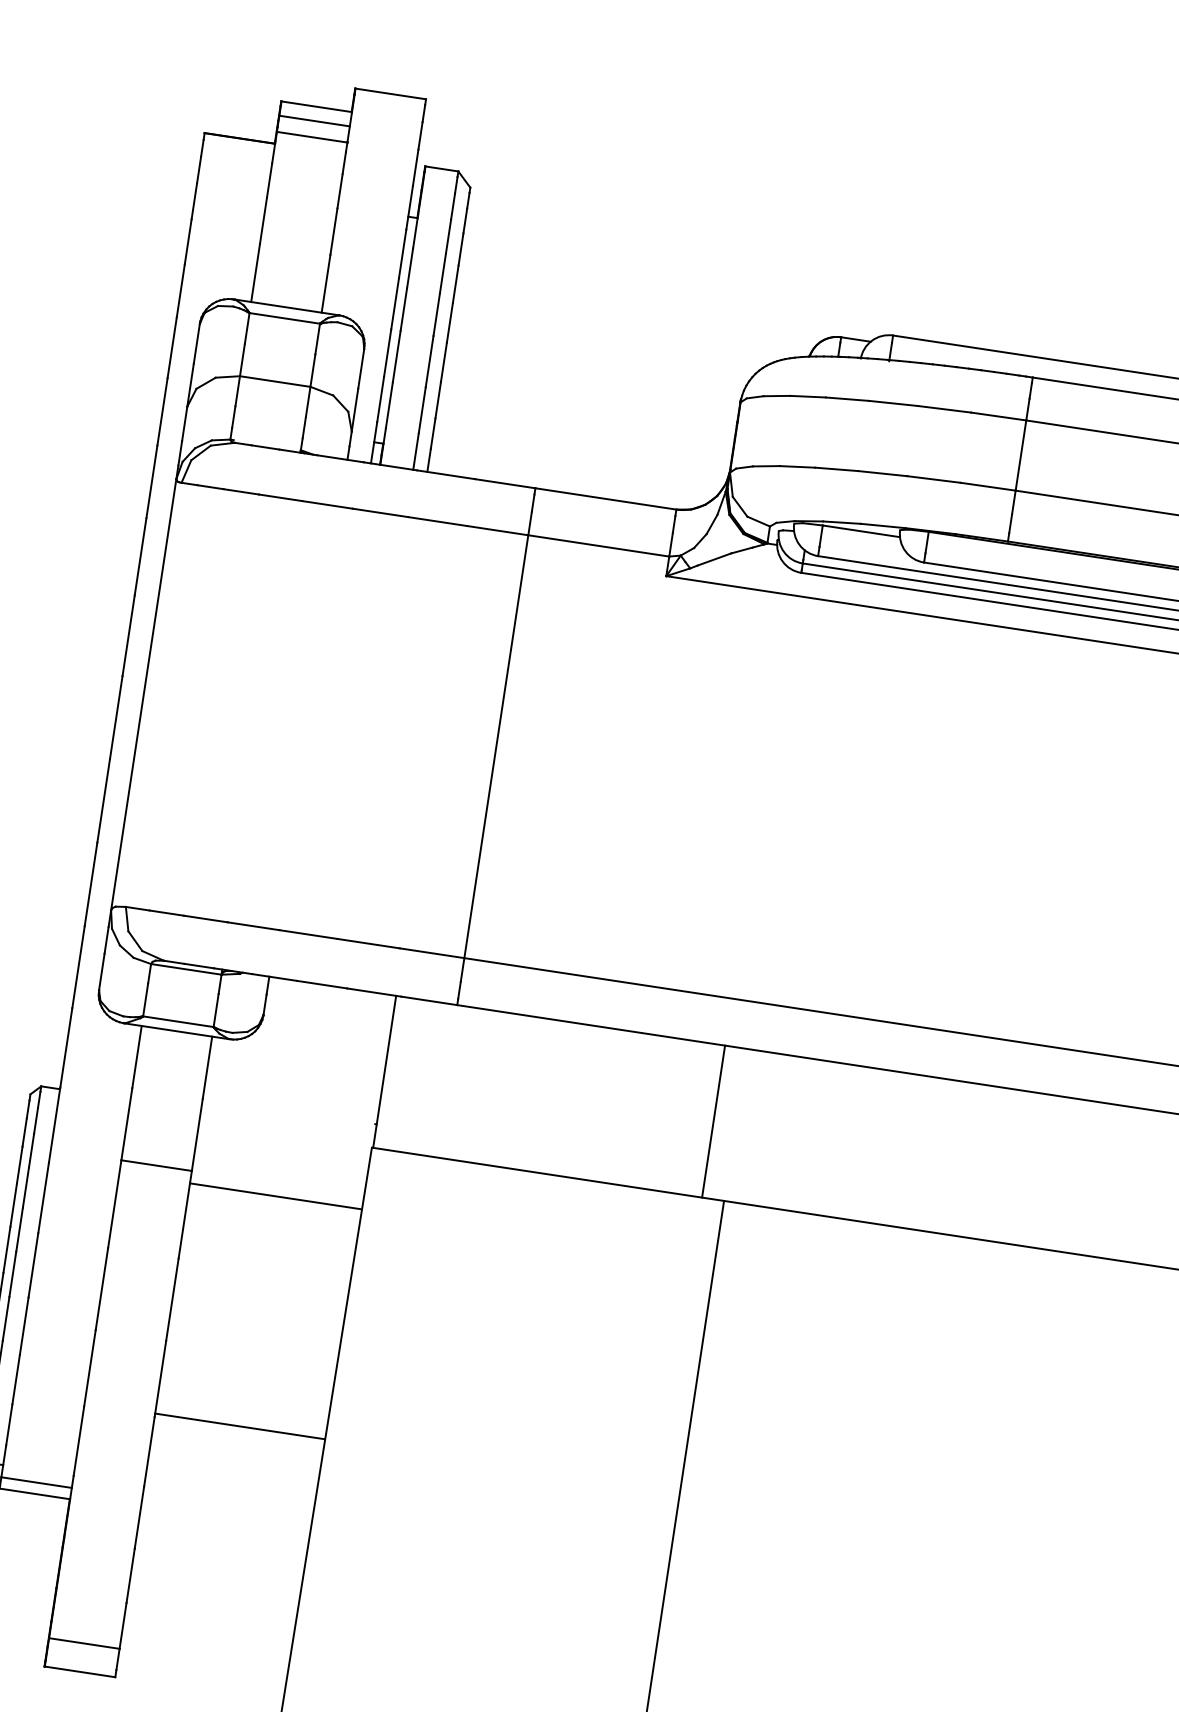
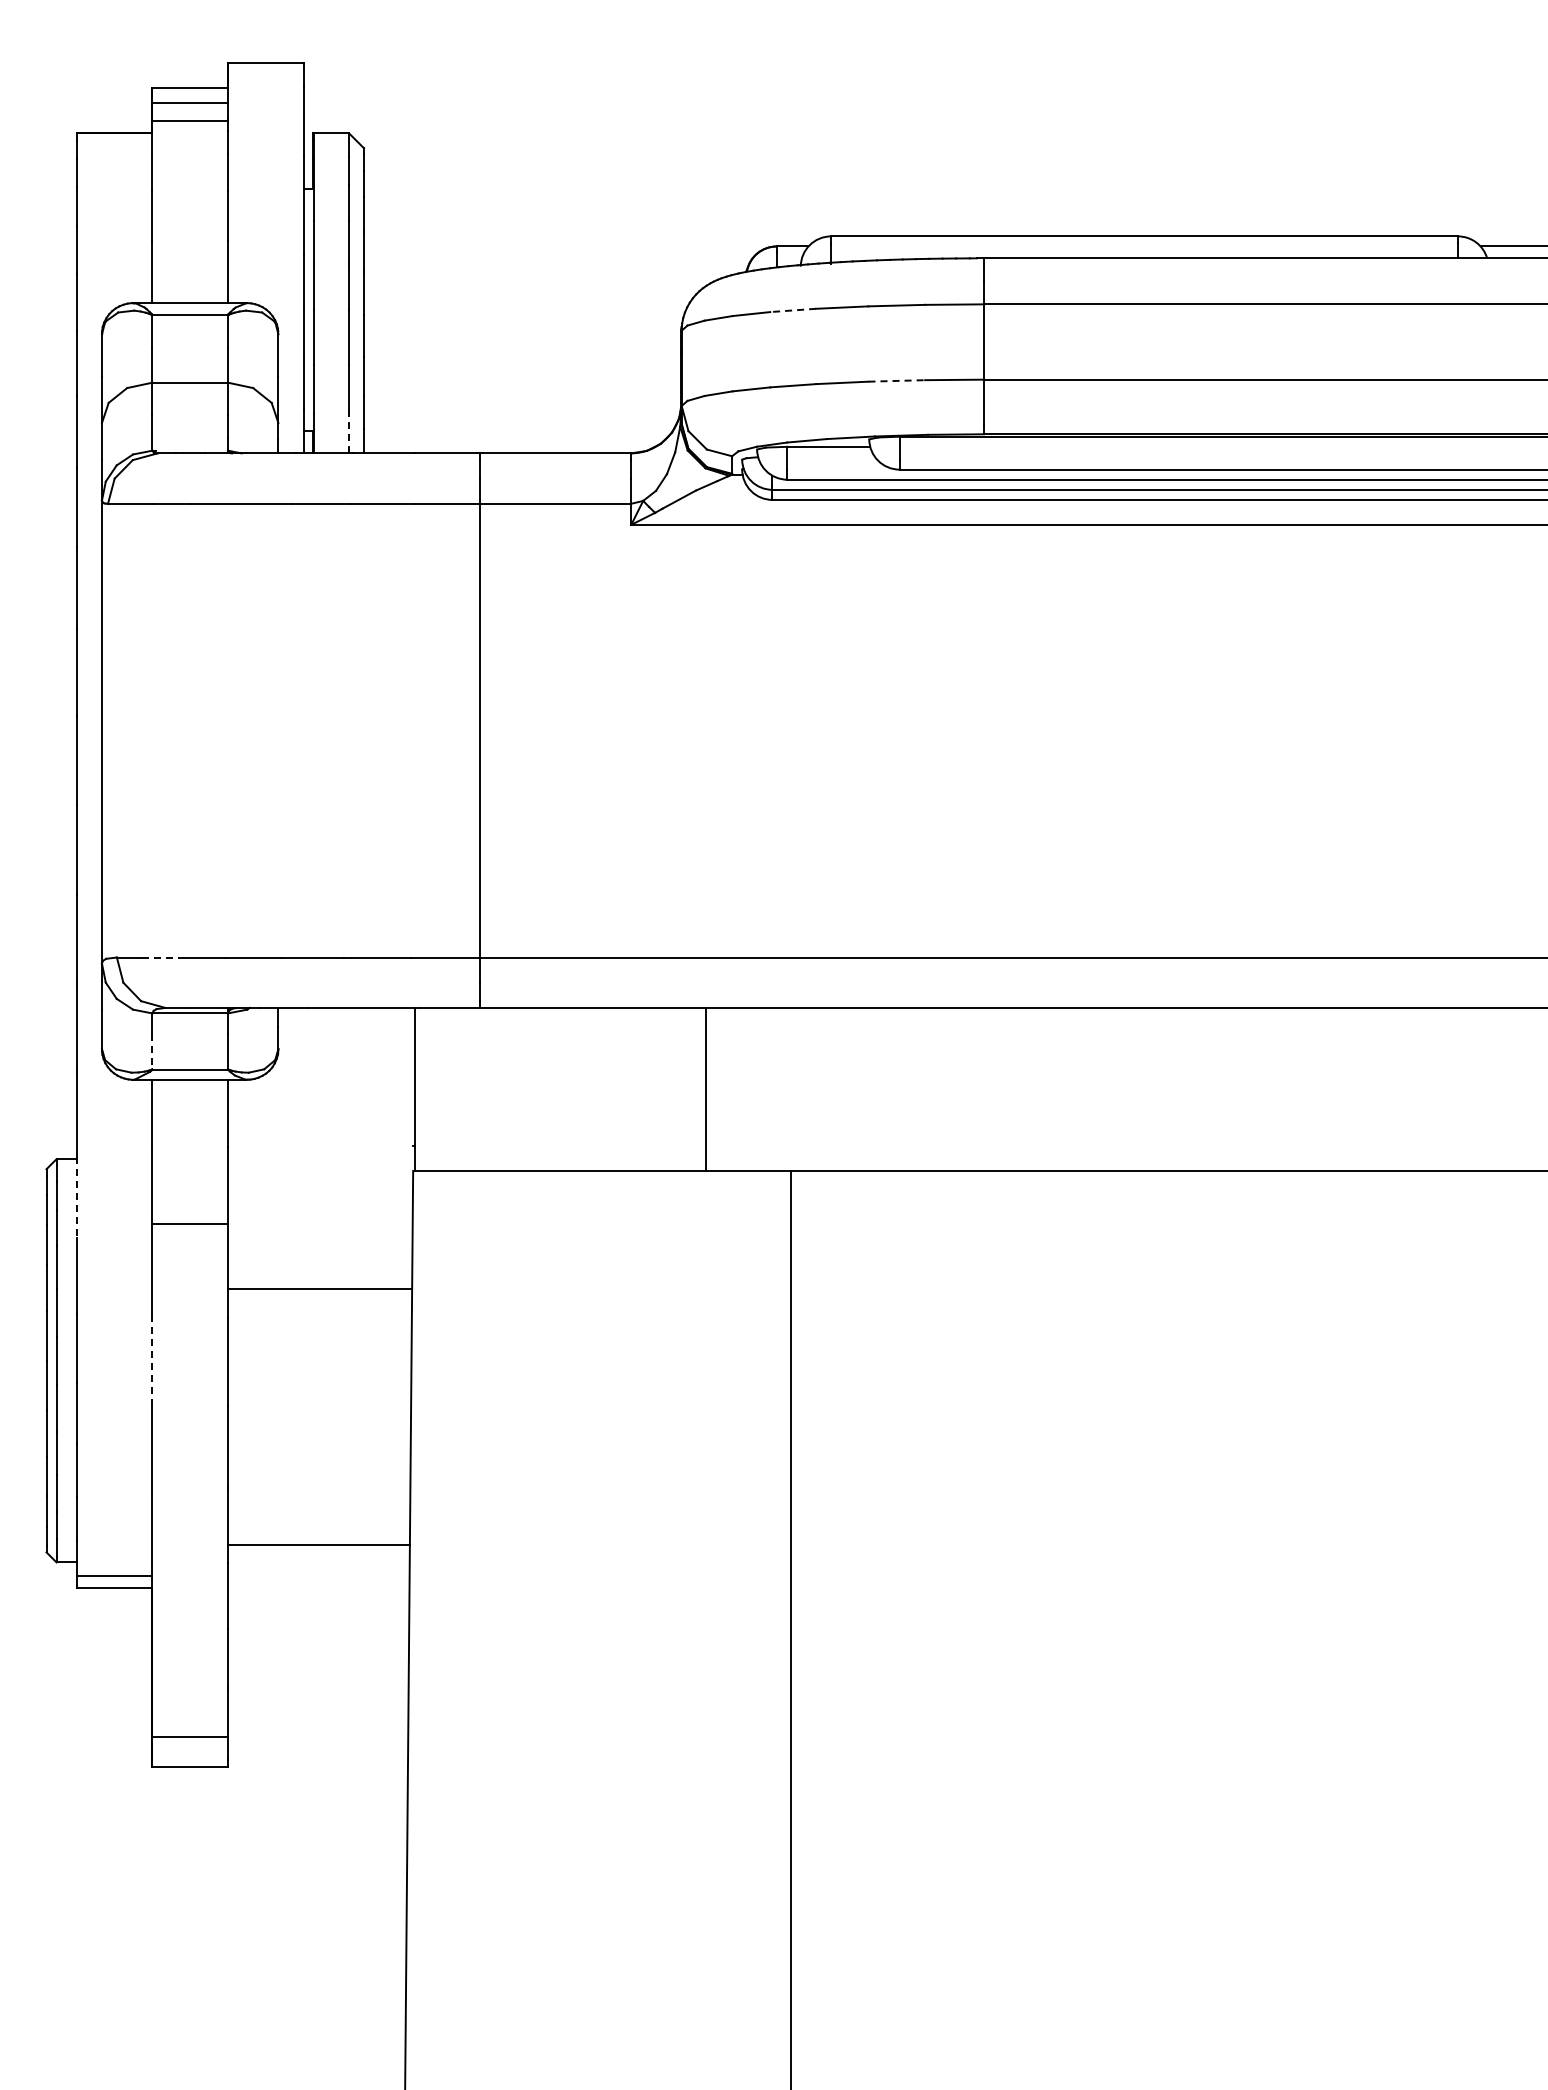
line: (847, 399) -> (793, 310), solid -> dashed
line: (415, 451) -> (348, 433), solid -> dashed
line: (934, 479) -> (897, 380), solid -> dashed
line: (167, 913) -> (161, 957), solid -> dashed
line: (145, 999) -> (152, 1051), solid -> dashed
line: (713, 1121) -> (706, 1089), moved
line: (54, 1125) -> (76, 1198), solid -> dashed
line: (276, 1196) -> (320, 1289), moved
line: (102, 1288) -> (152, 1361), solid -> dashed
line: (239, 1426) -> (318, 1545), moved

